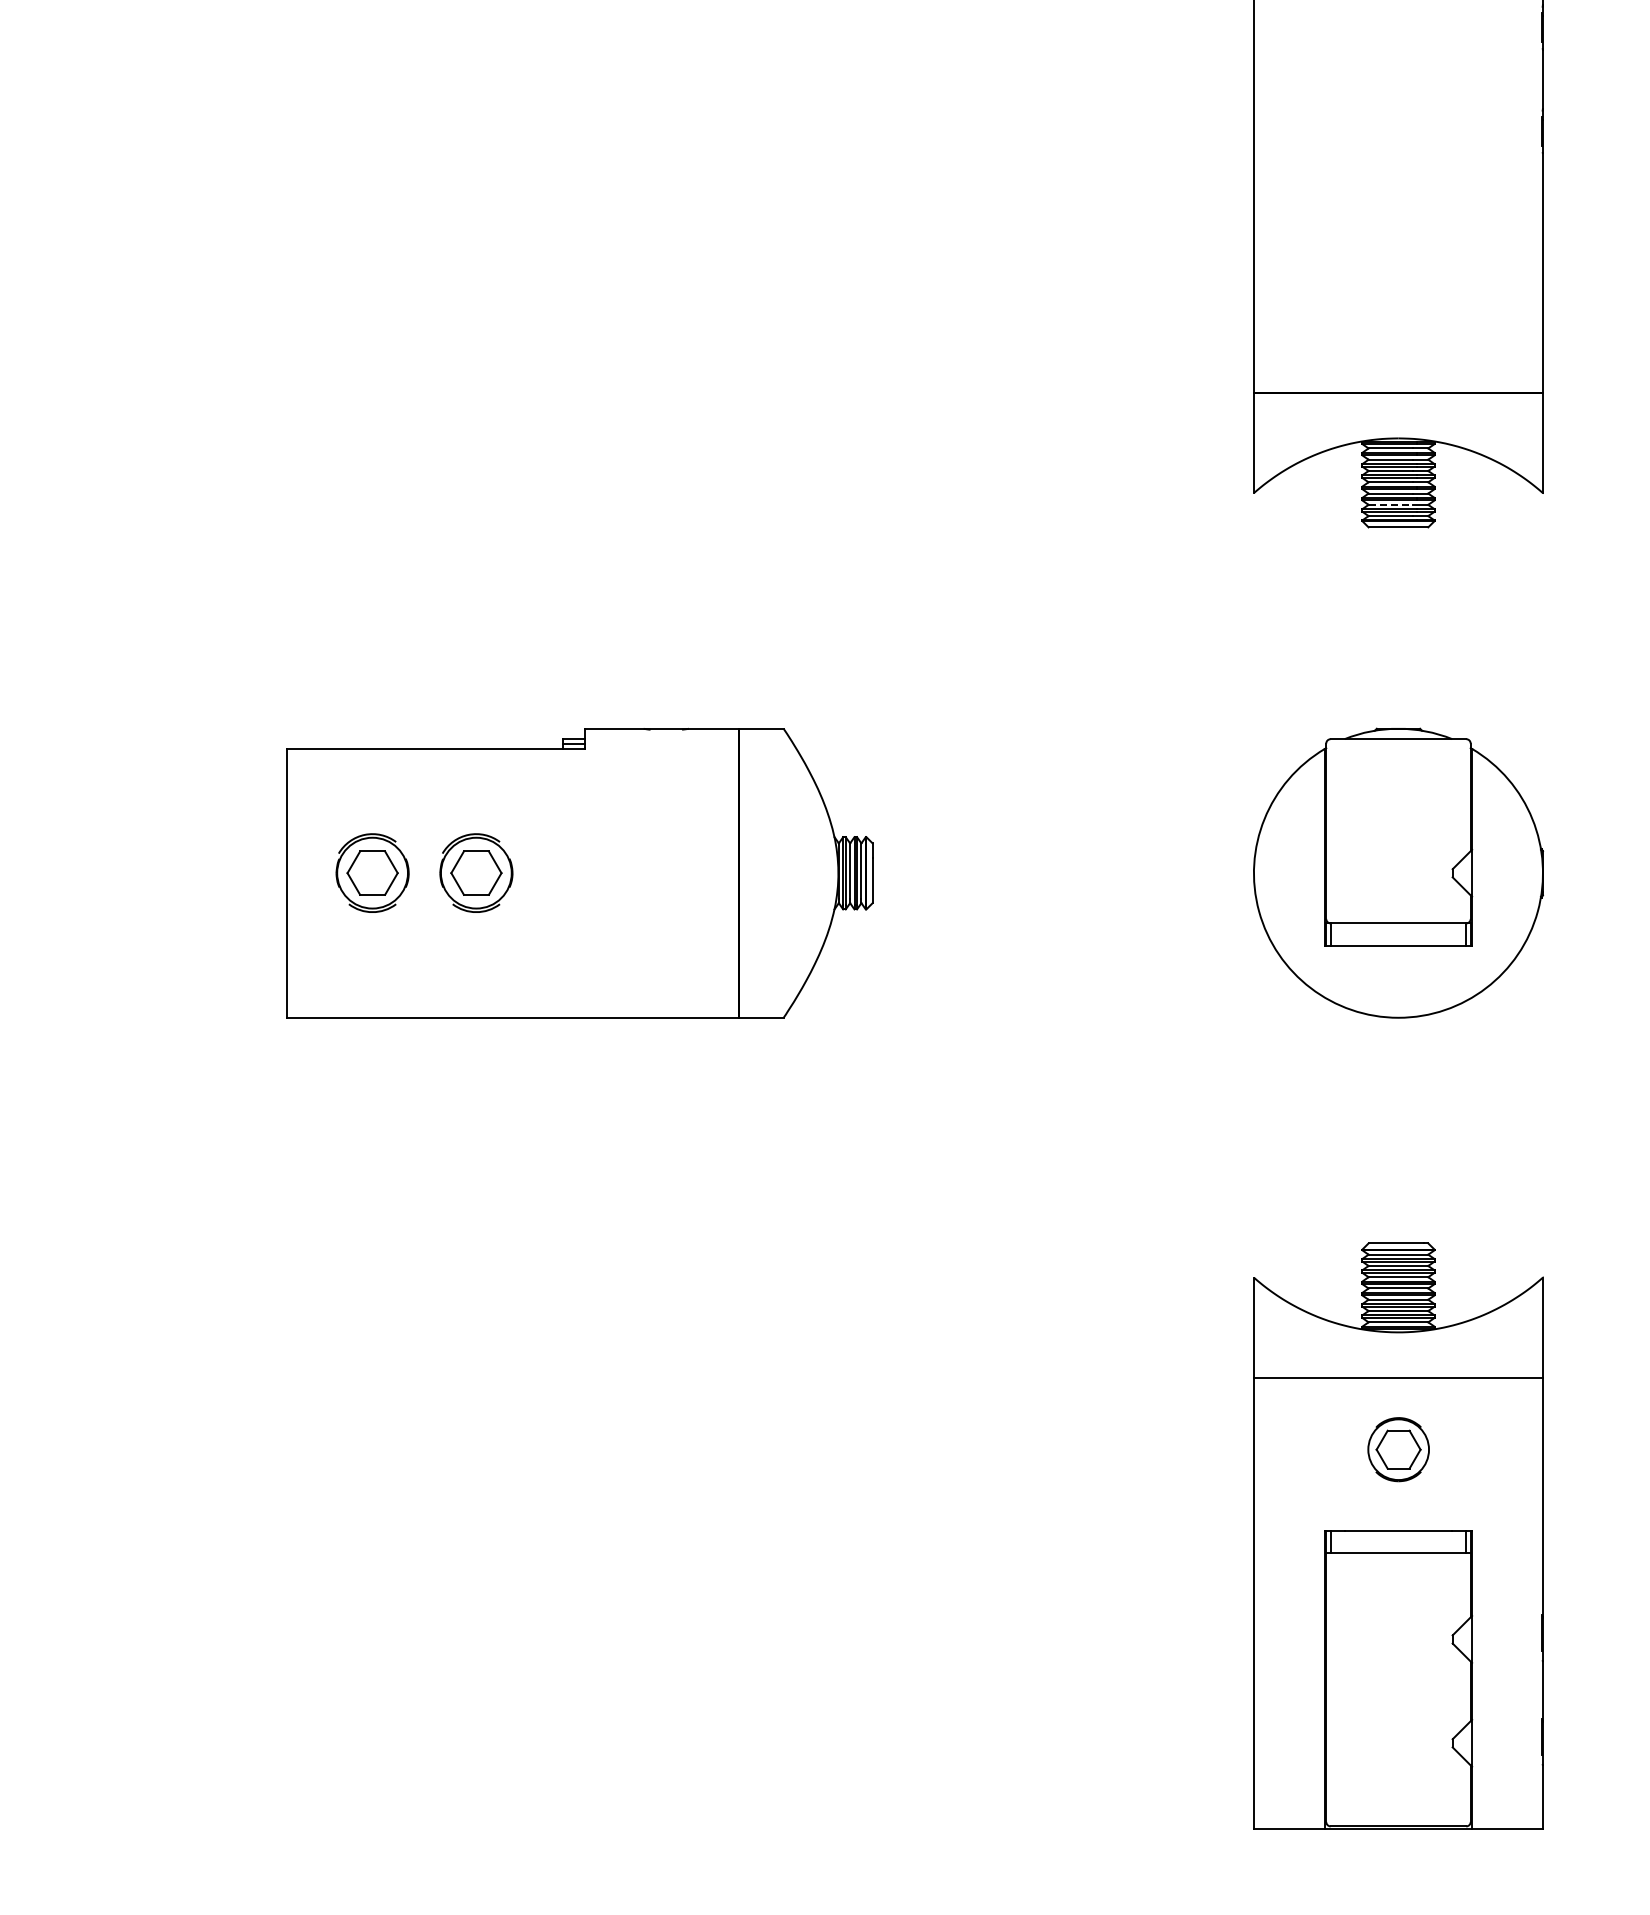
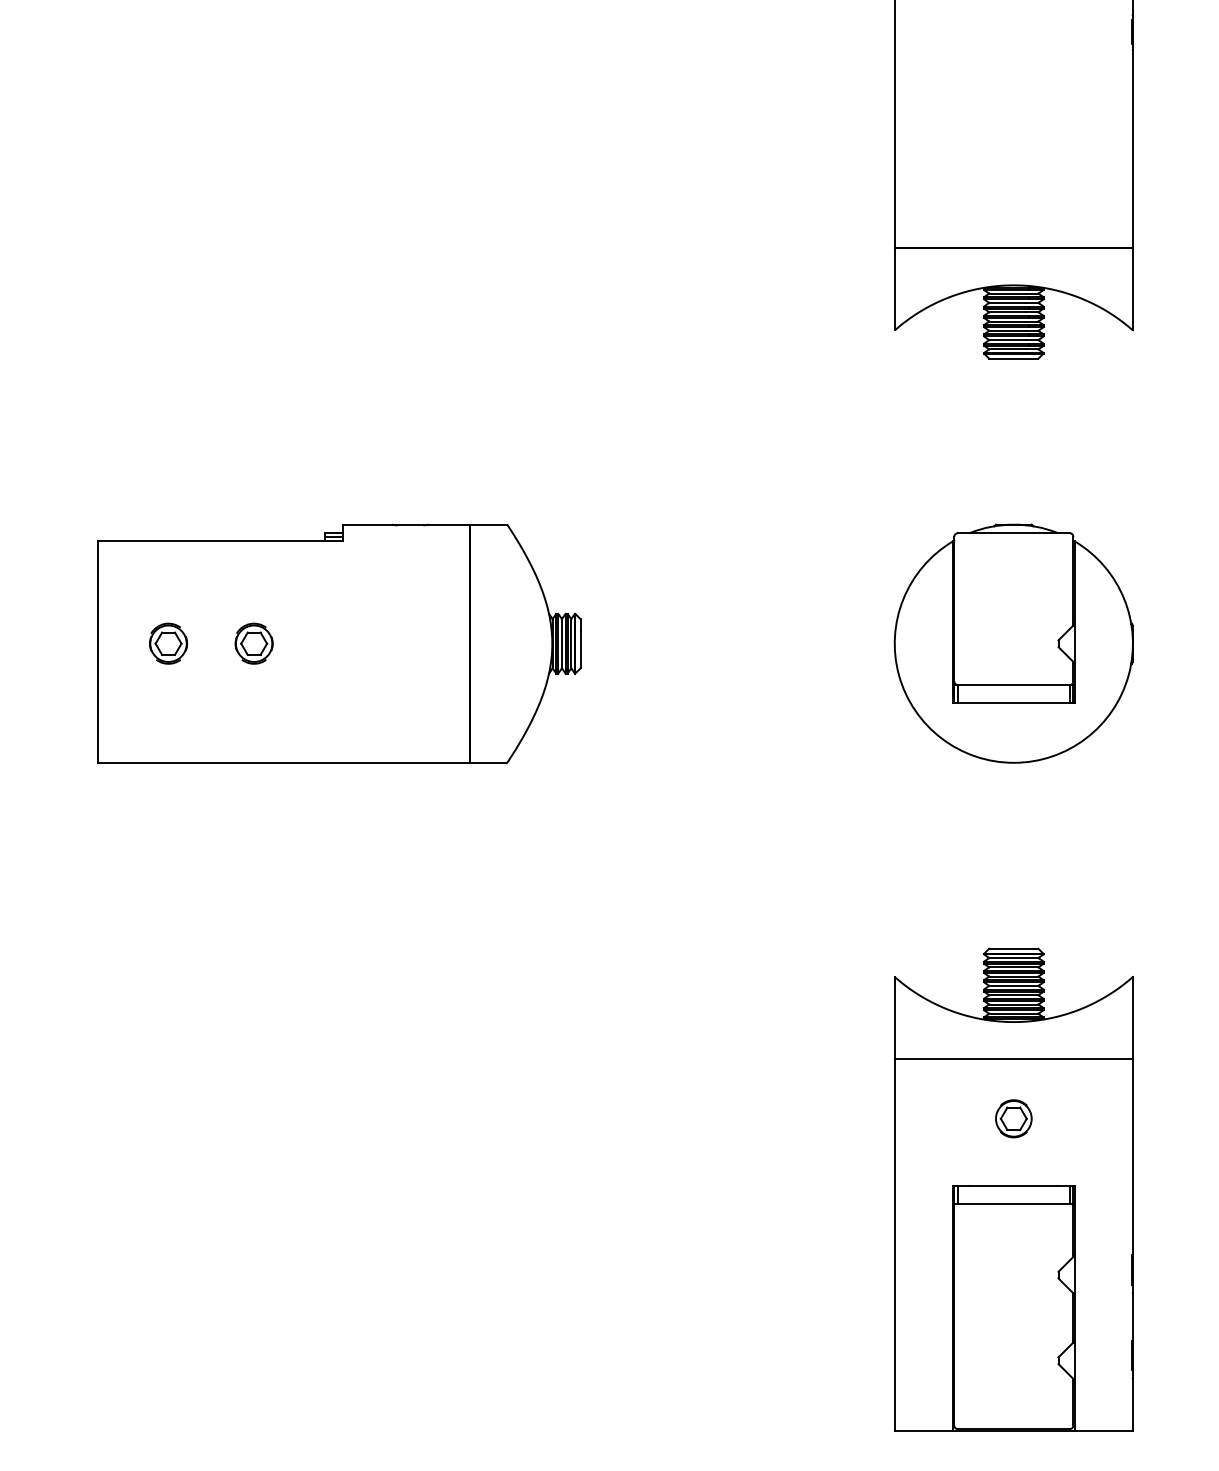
line: (1391, 504) -> (1008, 339), dashed -> solid
part: (372, 873) -> (168, 643), size x0.62
part: (476, 873) -> (254, 643), size x0.62
part: (1397, 1449) -> (1013, 1118), size x0.71

